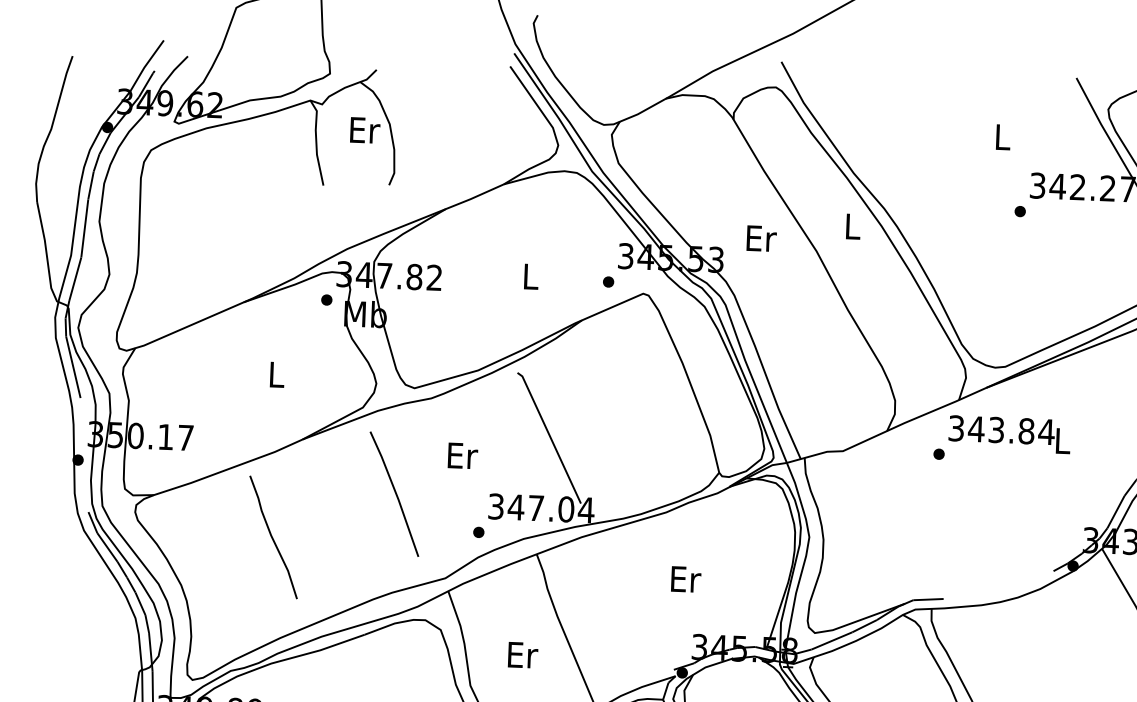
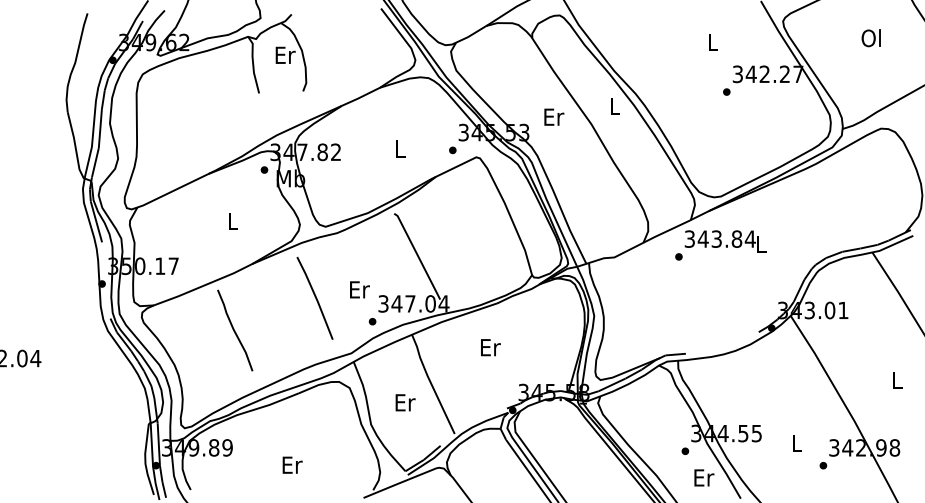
text: (462, 455) -> (359, 289), moved
text: (685, 579) -> (490, 347), moved

